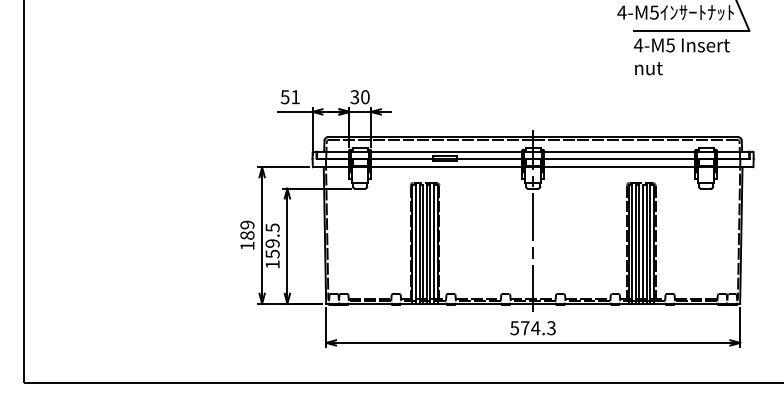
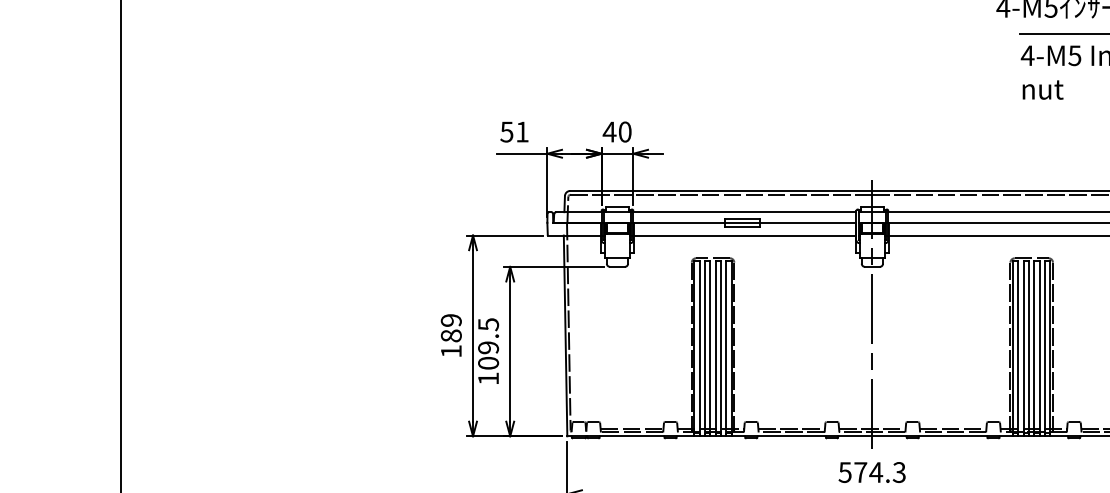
text: (354, 97) -> (609, 132), 30 -> 40
text: (272, 253) -> (488, 362), 159.5 -> 109.5

